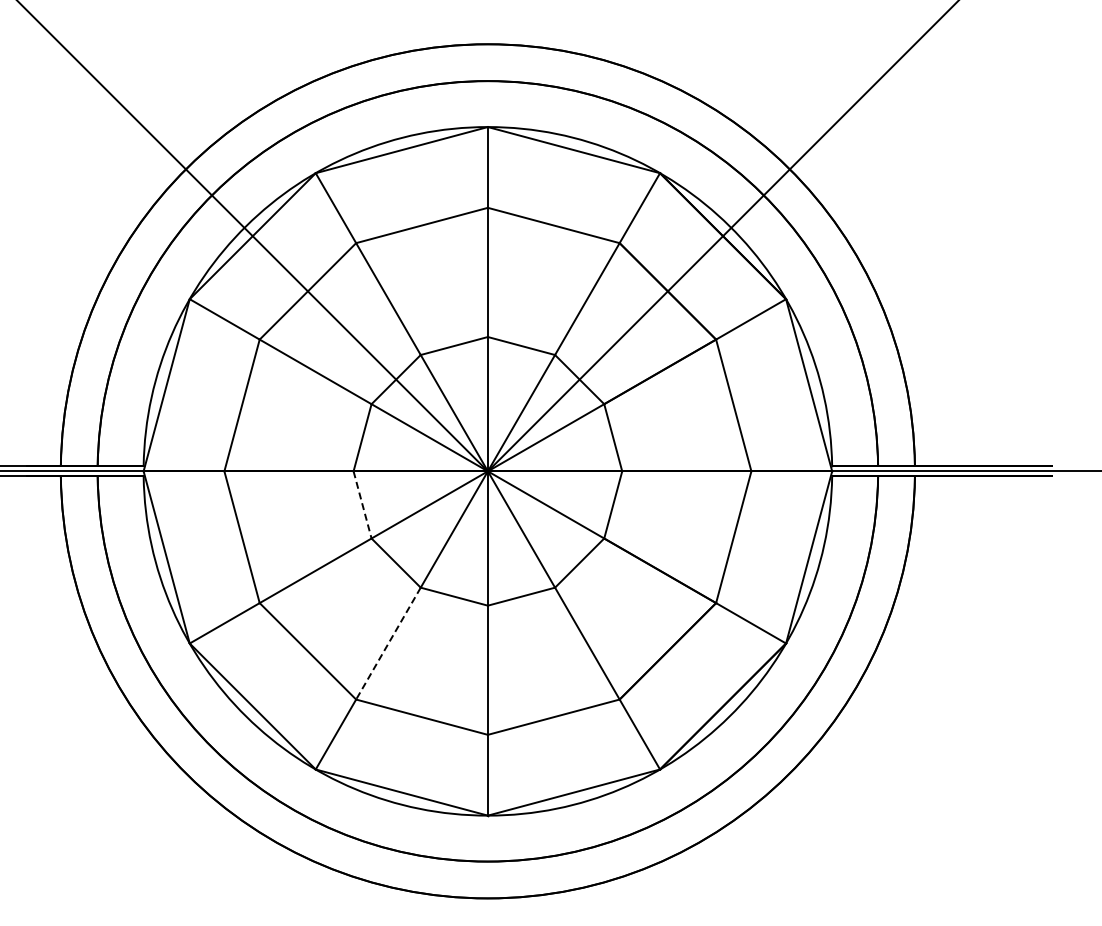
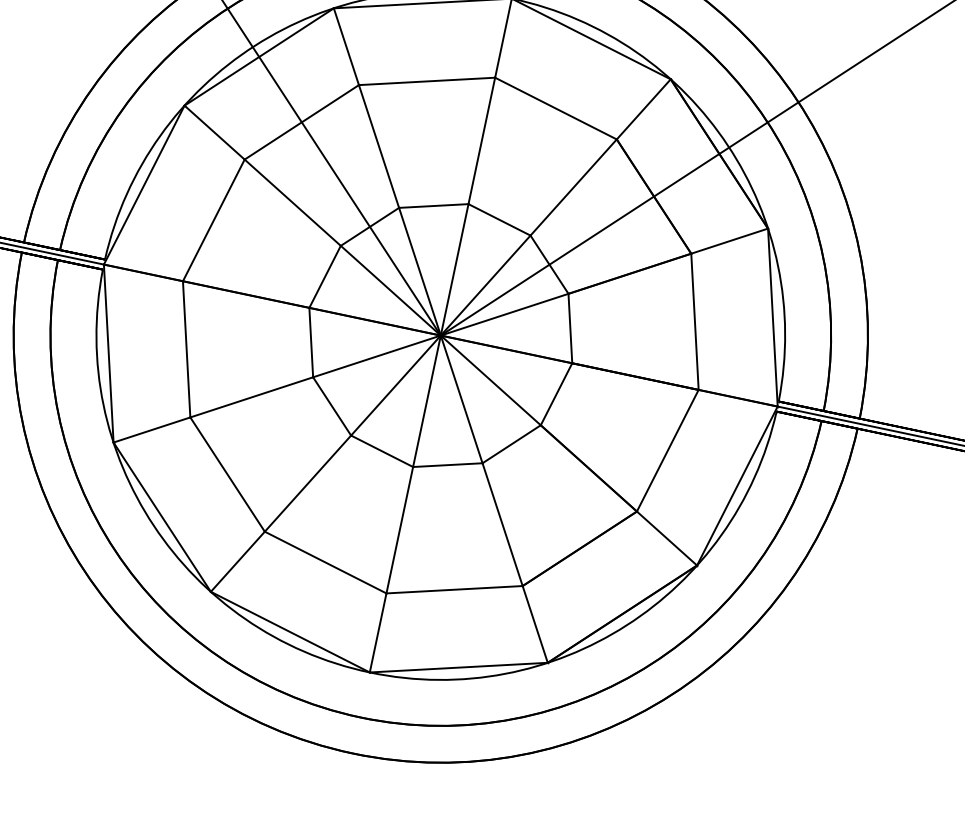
line: (362, 504) -> (311, 342), dashed -> solid
line: (388, 643) -> (308, 483), dashed -> solid

